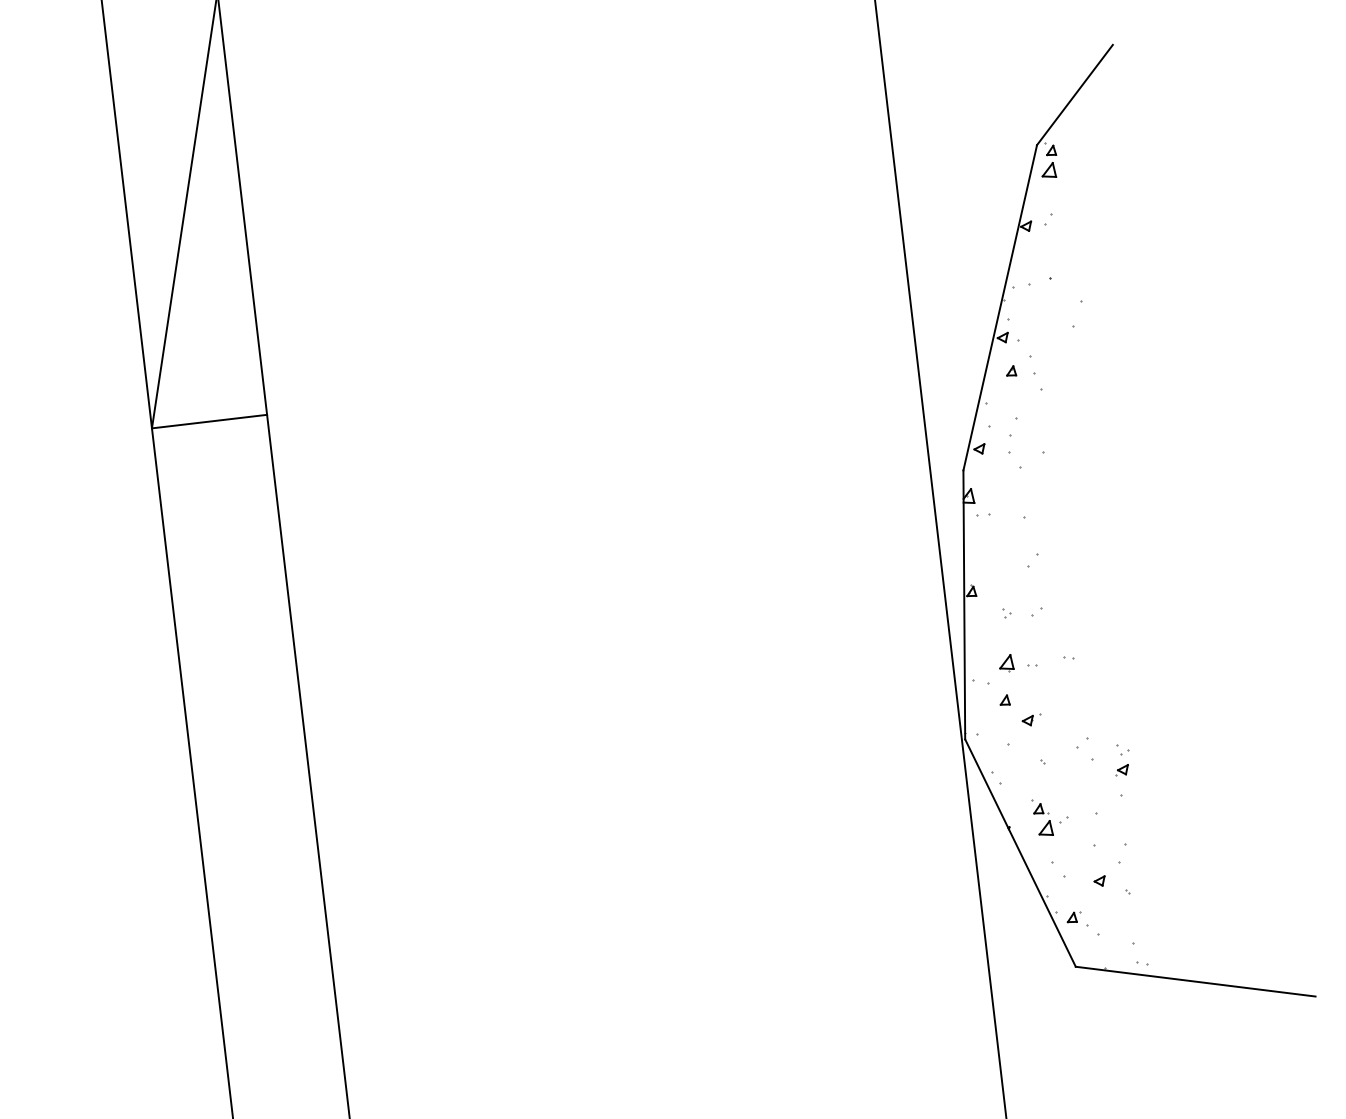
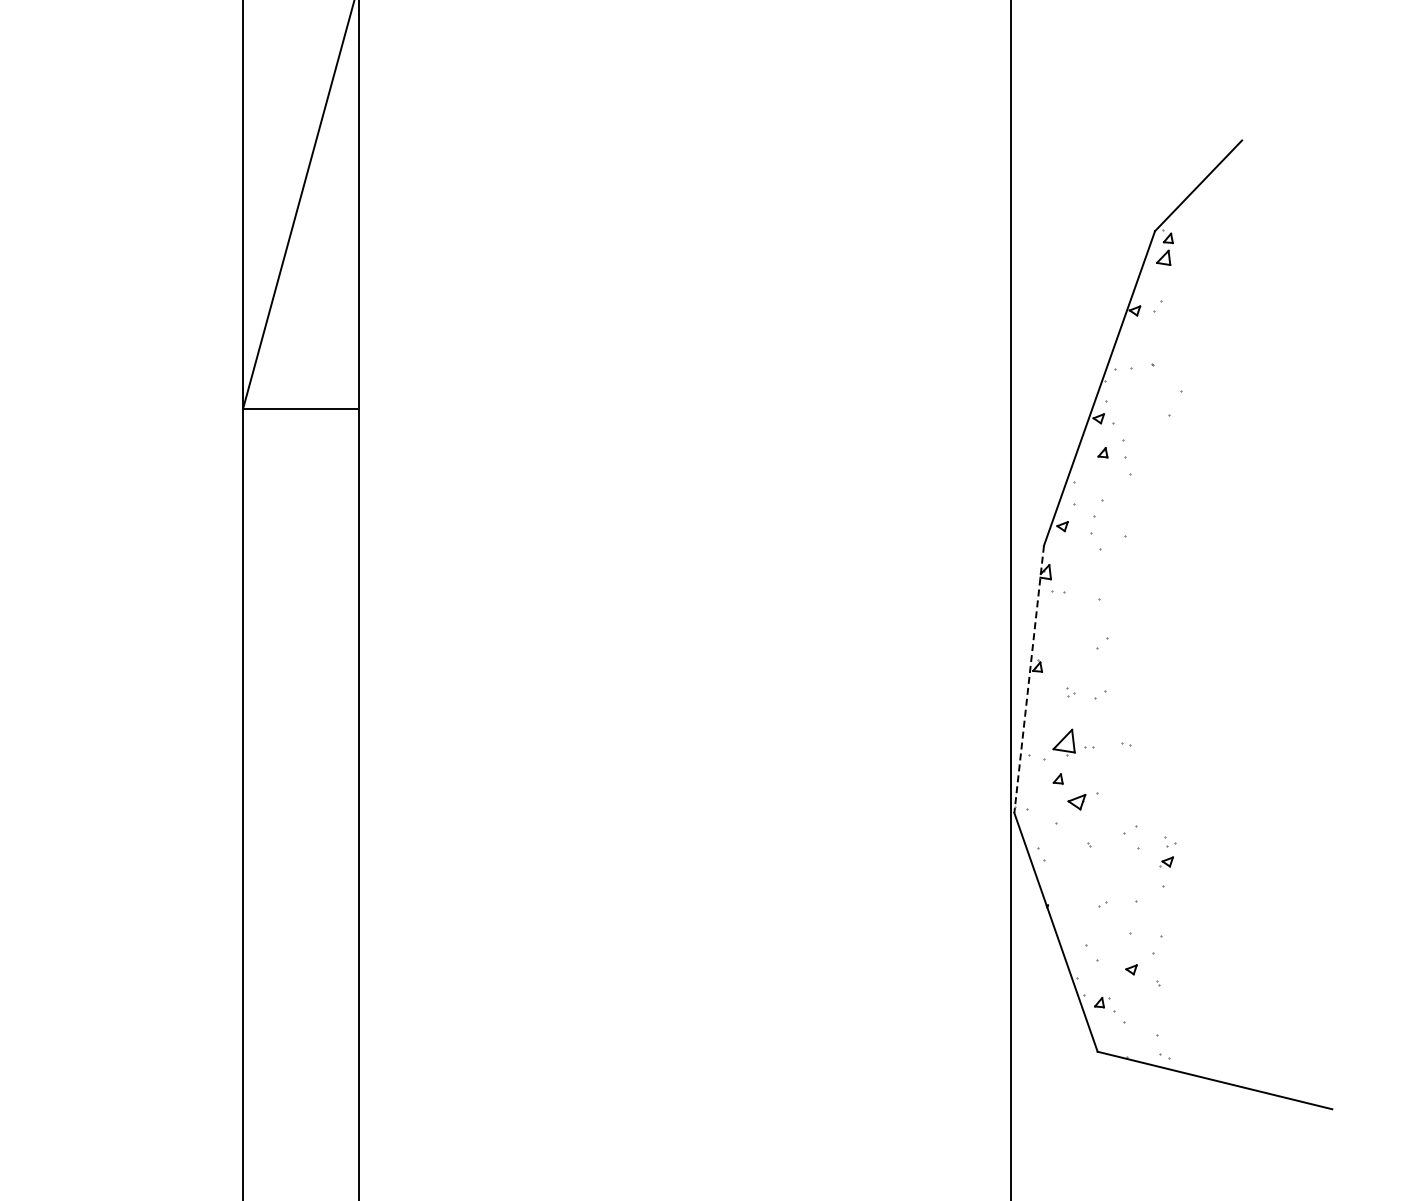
line: (964, 605) -> (1029, 679), solid -> dashed
part: (1005, 663) -> (1063, 742), size x1.6
part: (1031, 720) -> (1082, 801), size x1.6
part: (1041, 817) -> (1081, 899), removed

